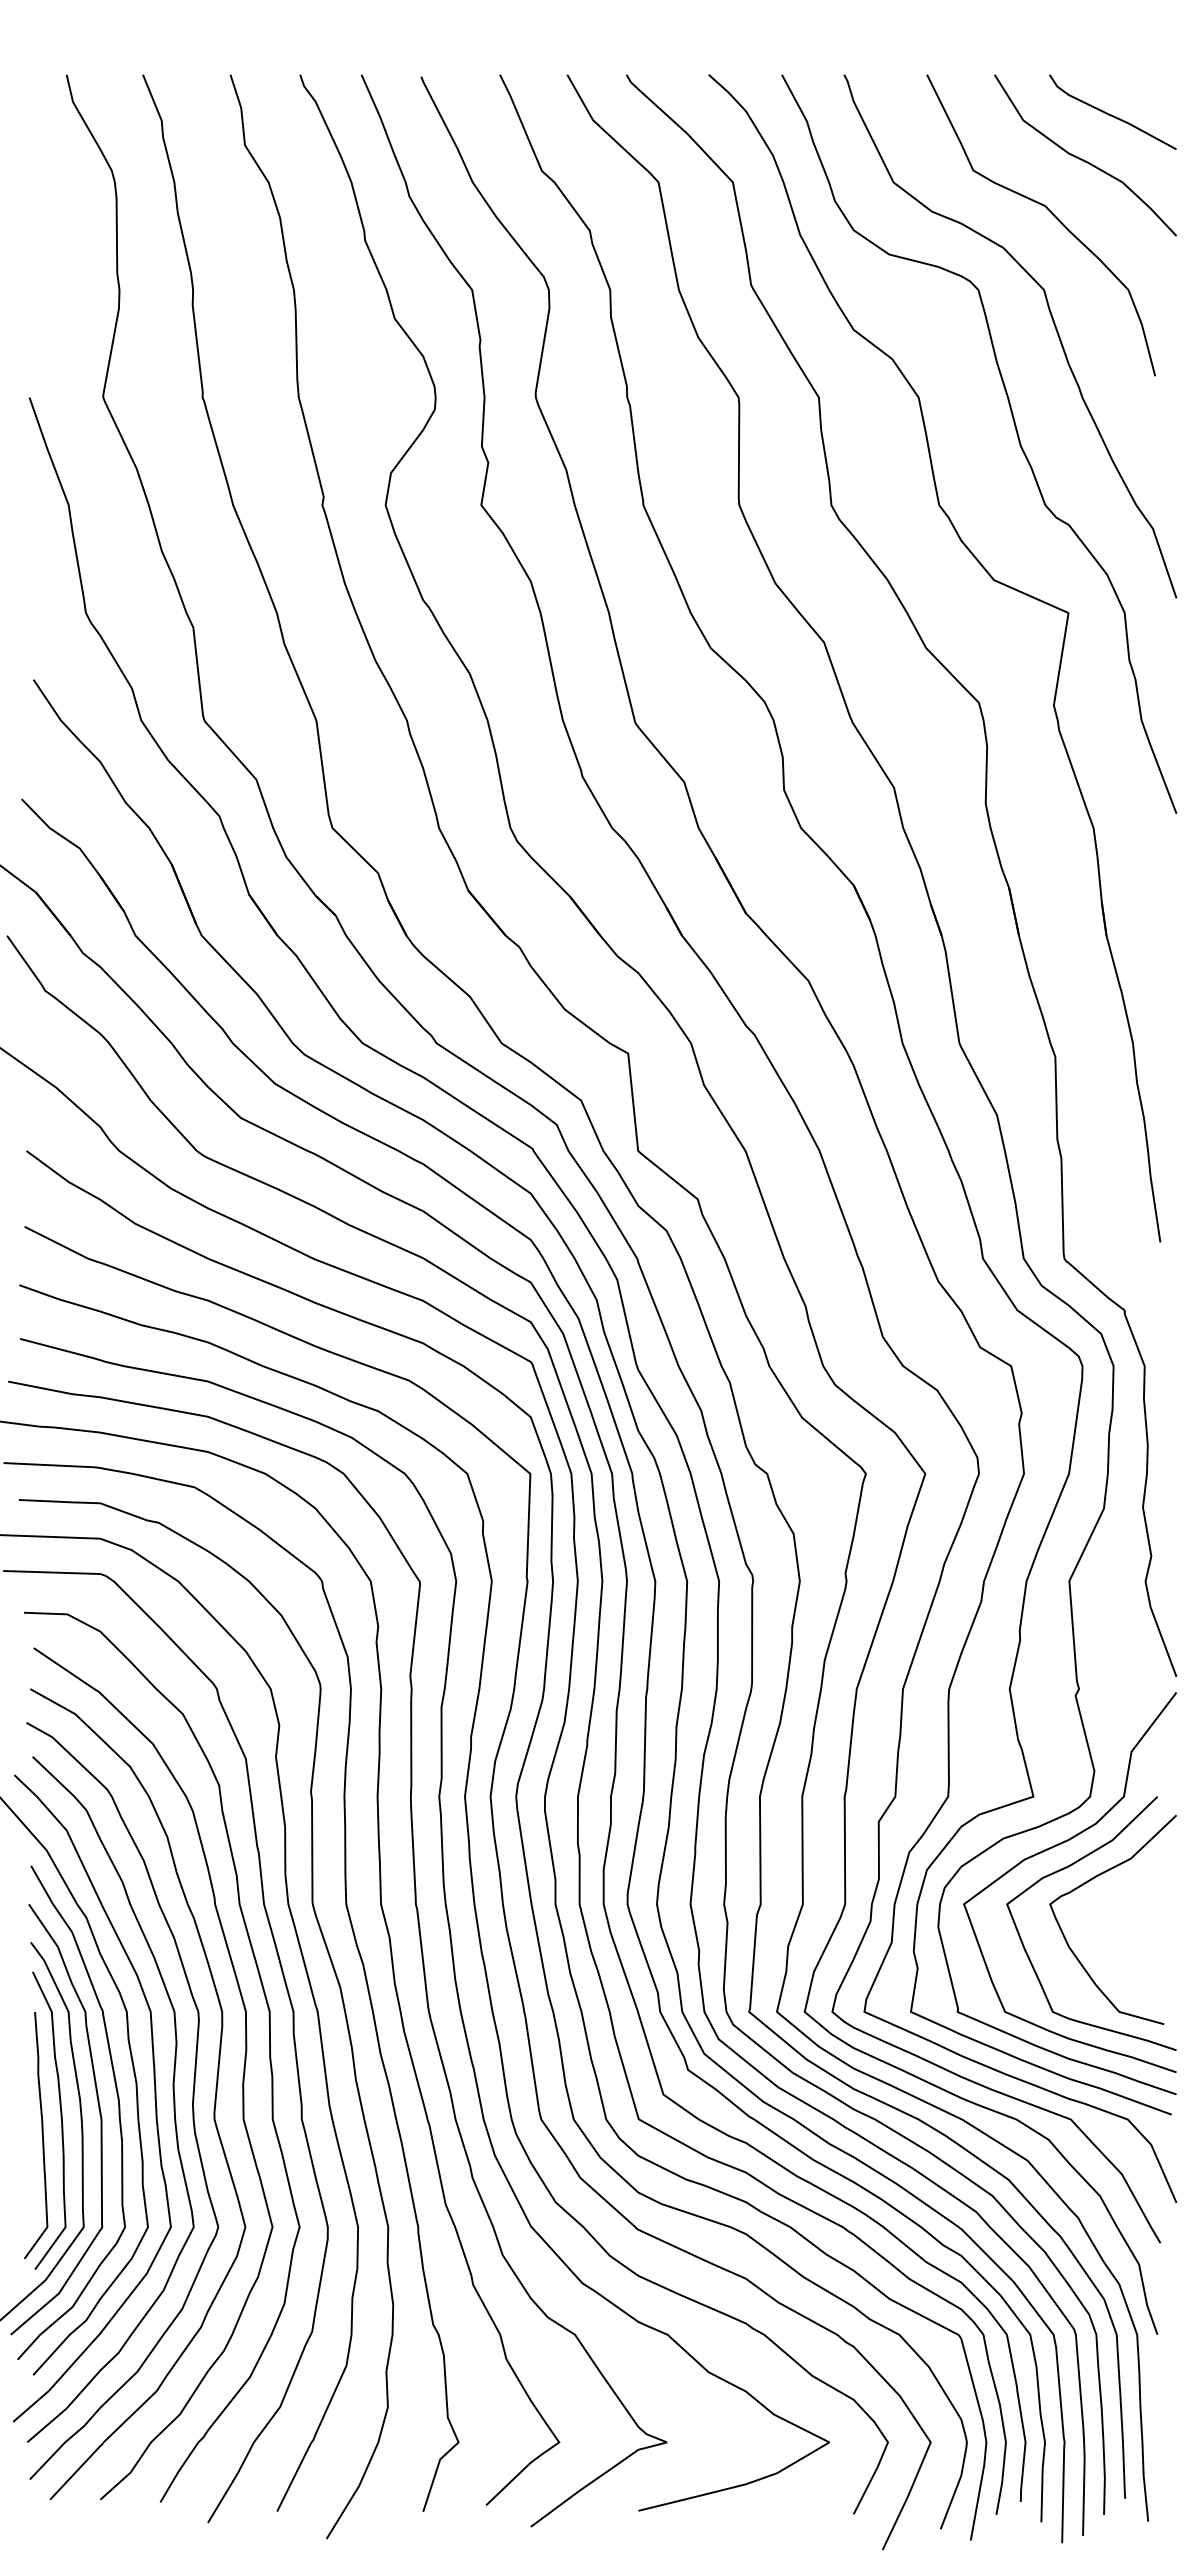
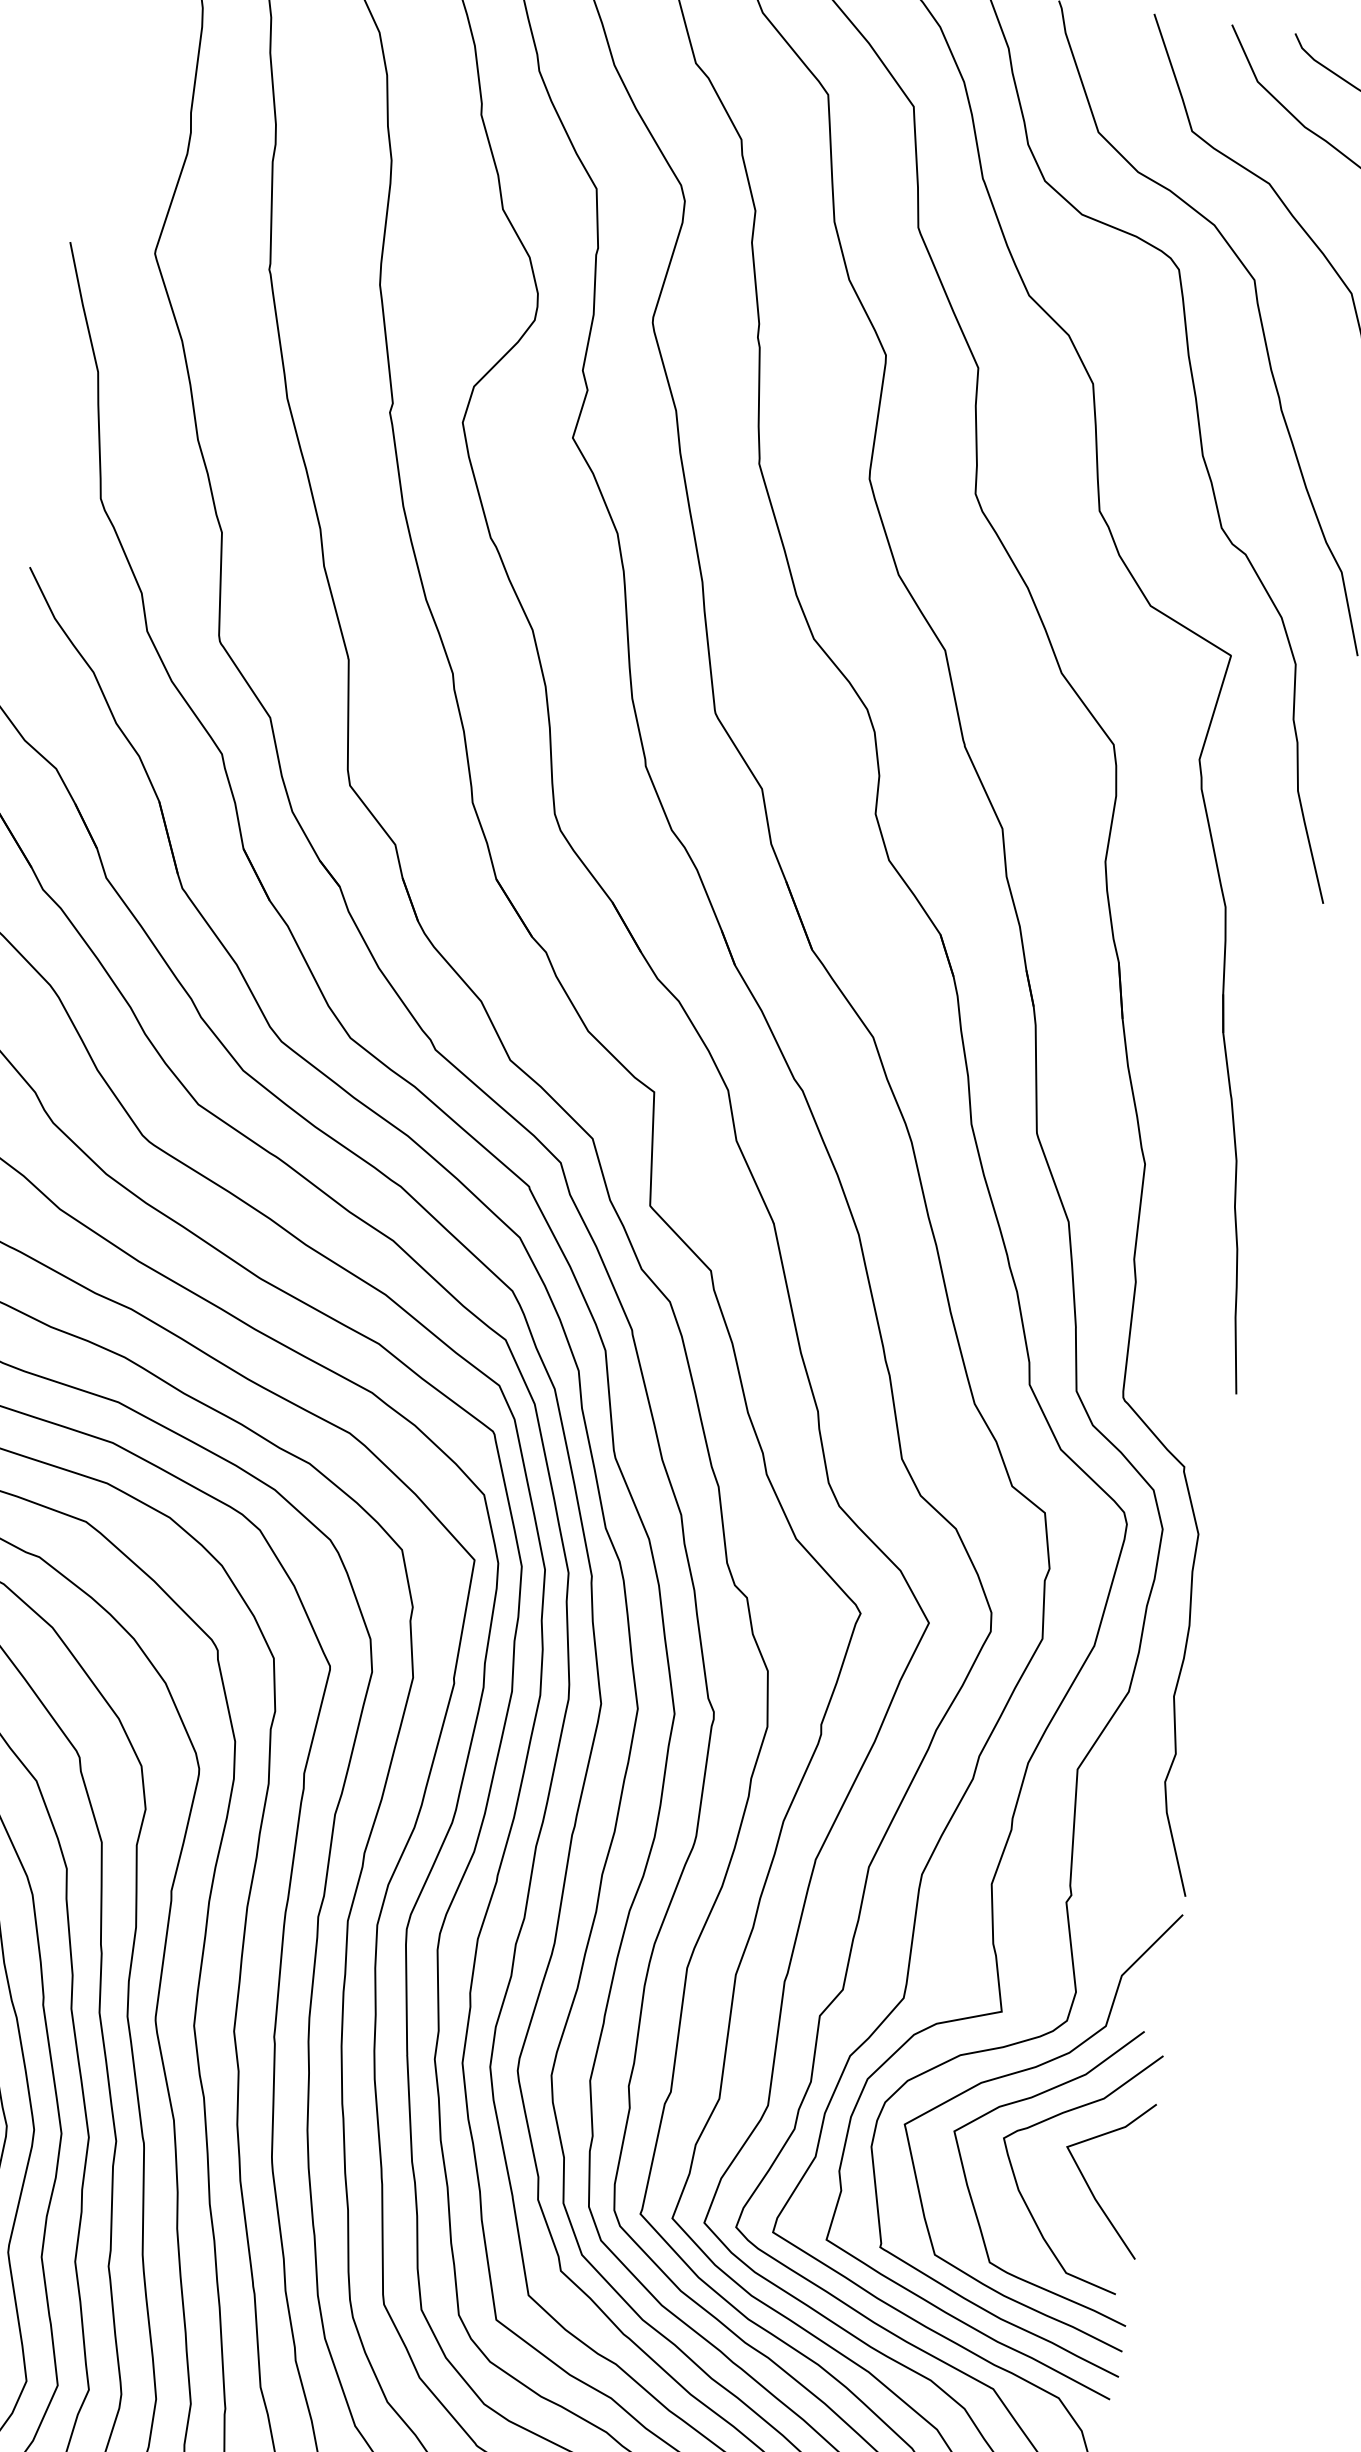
line: (1127, 1932) -> (1088, 2182), added

